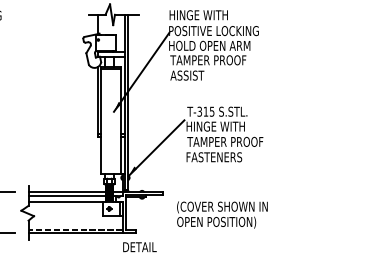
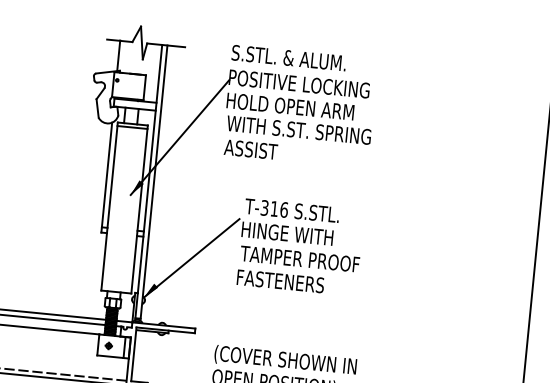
text: (205, 15) -> (288, 58), HINGE WITH -> S.STL. & ALUM.
text: (216, 60) -> (298, 130), TAMPER PROOF -> WITH S.ST. SPRING
text: (211, 111) -> (283, 209), T-315 -> T-316

